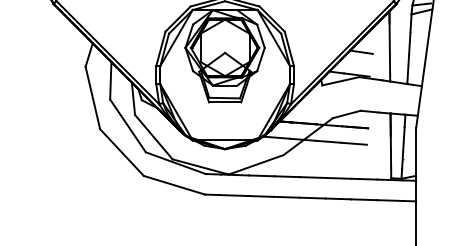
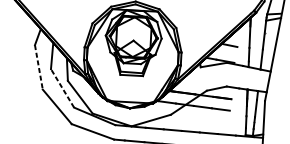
line: (92, 98) -> (38, 67), solid -> dashed
line: (128, 125) -> (62, 88), solid -> dashed

